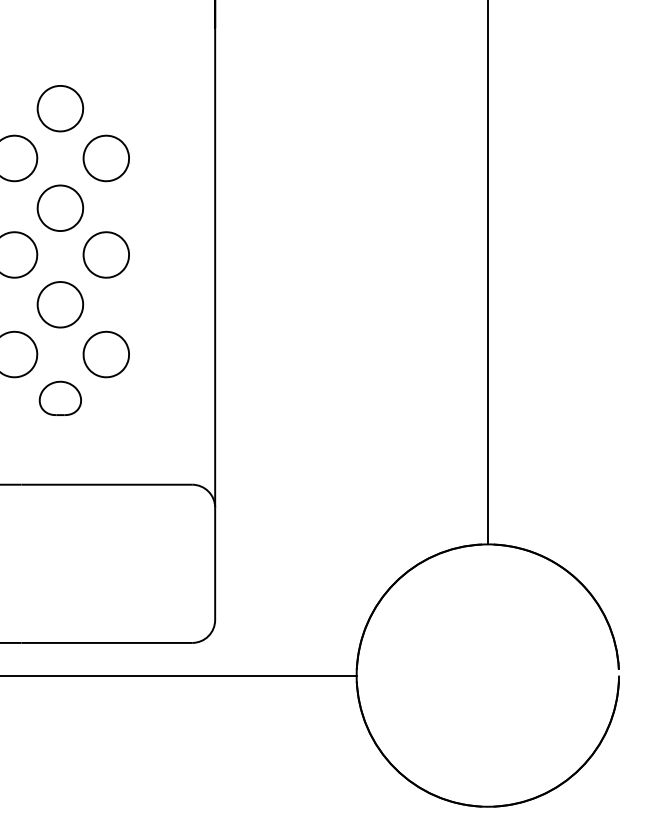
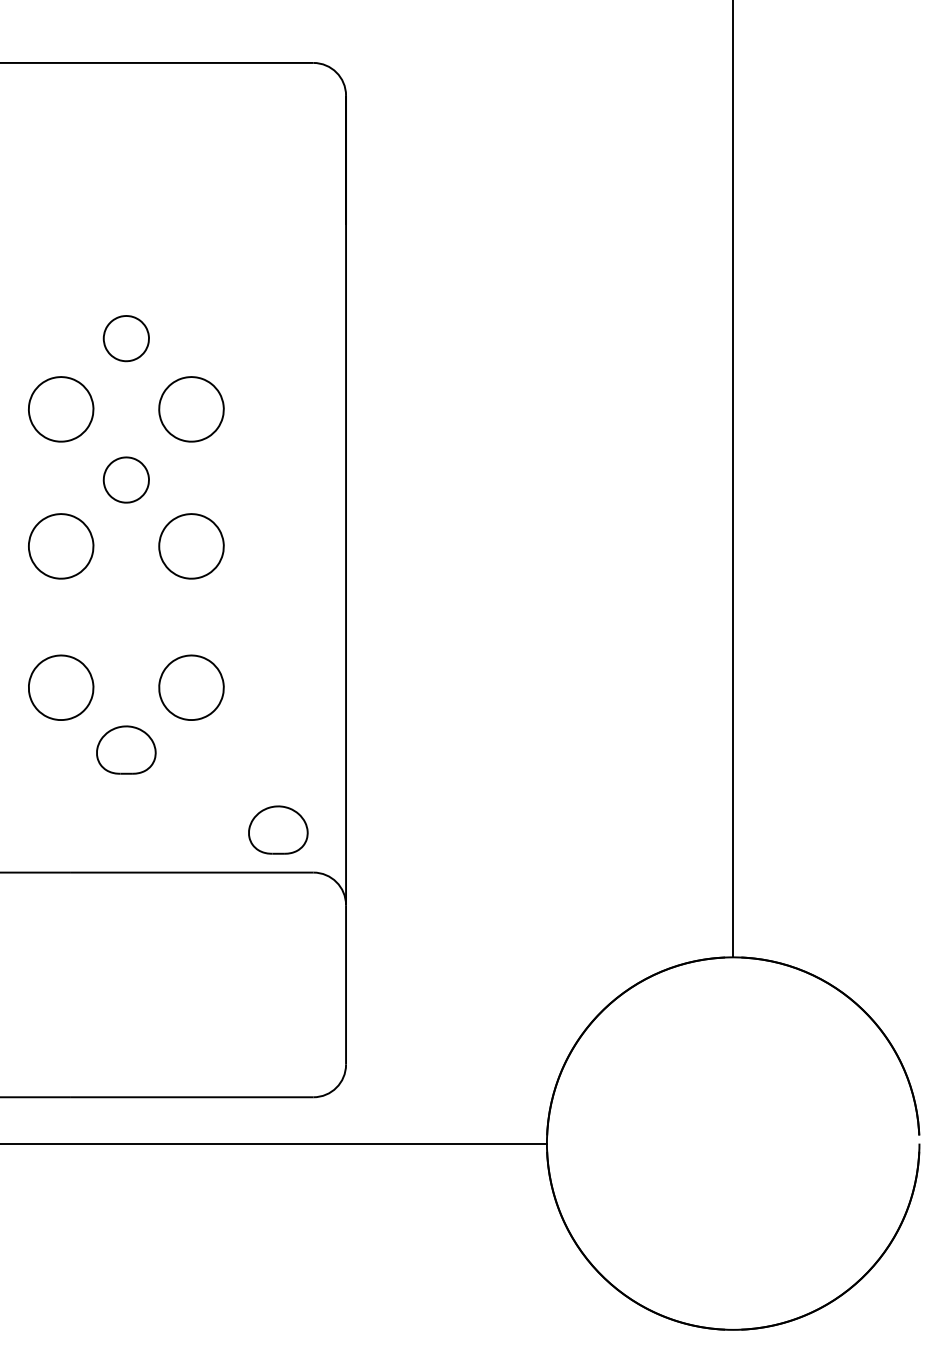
part: (60, 108) -> (126, 338), size x0.7
part: (60, 207) -> (126, 479), size x0.7
part: (60, 304) -> (126, 616), removed
part: (167, 454) -> (278, 829), added

